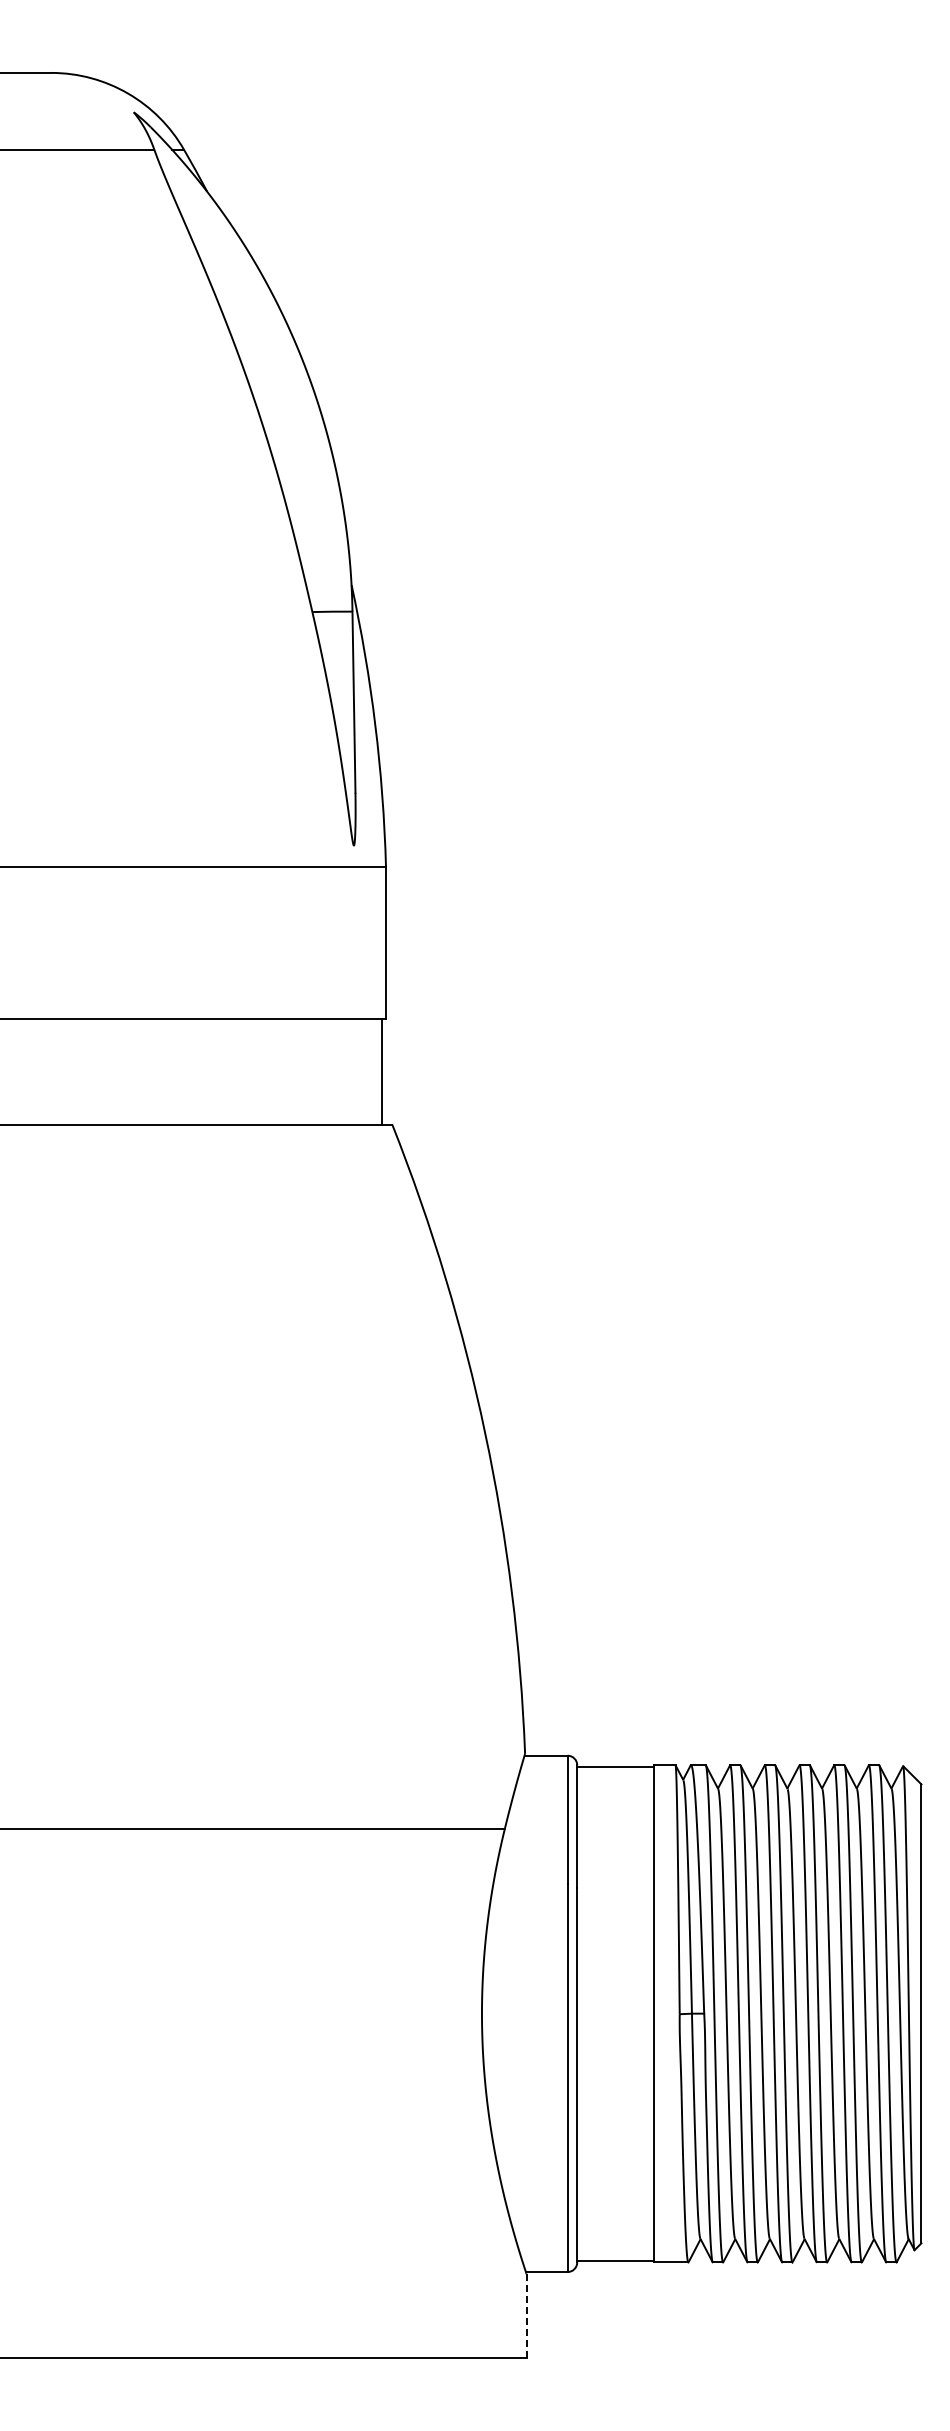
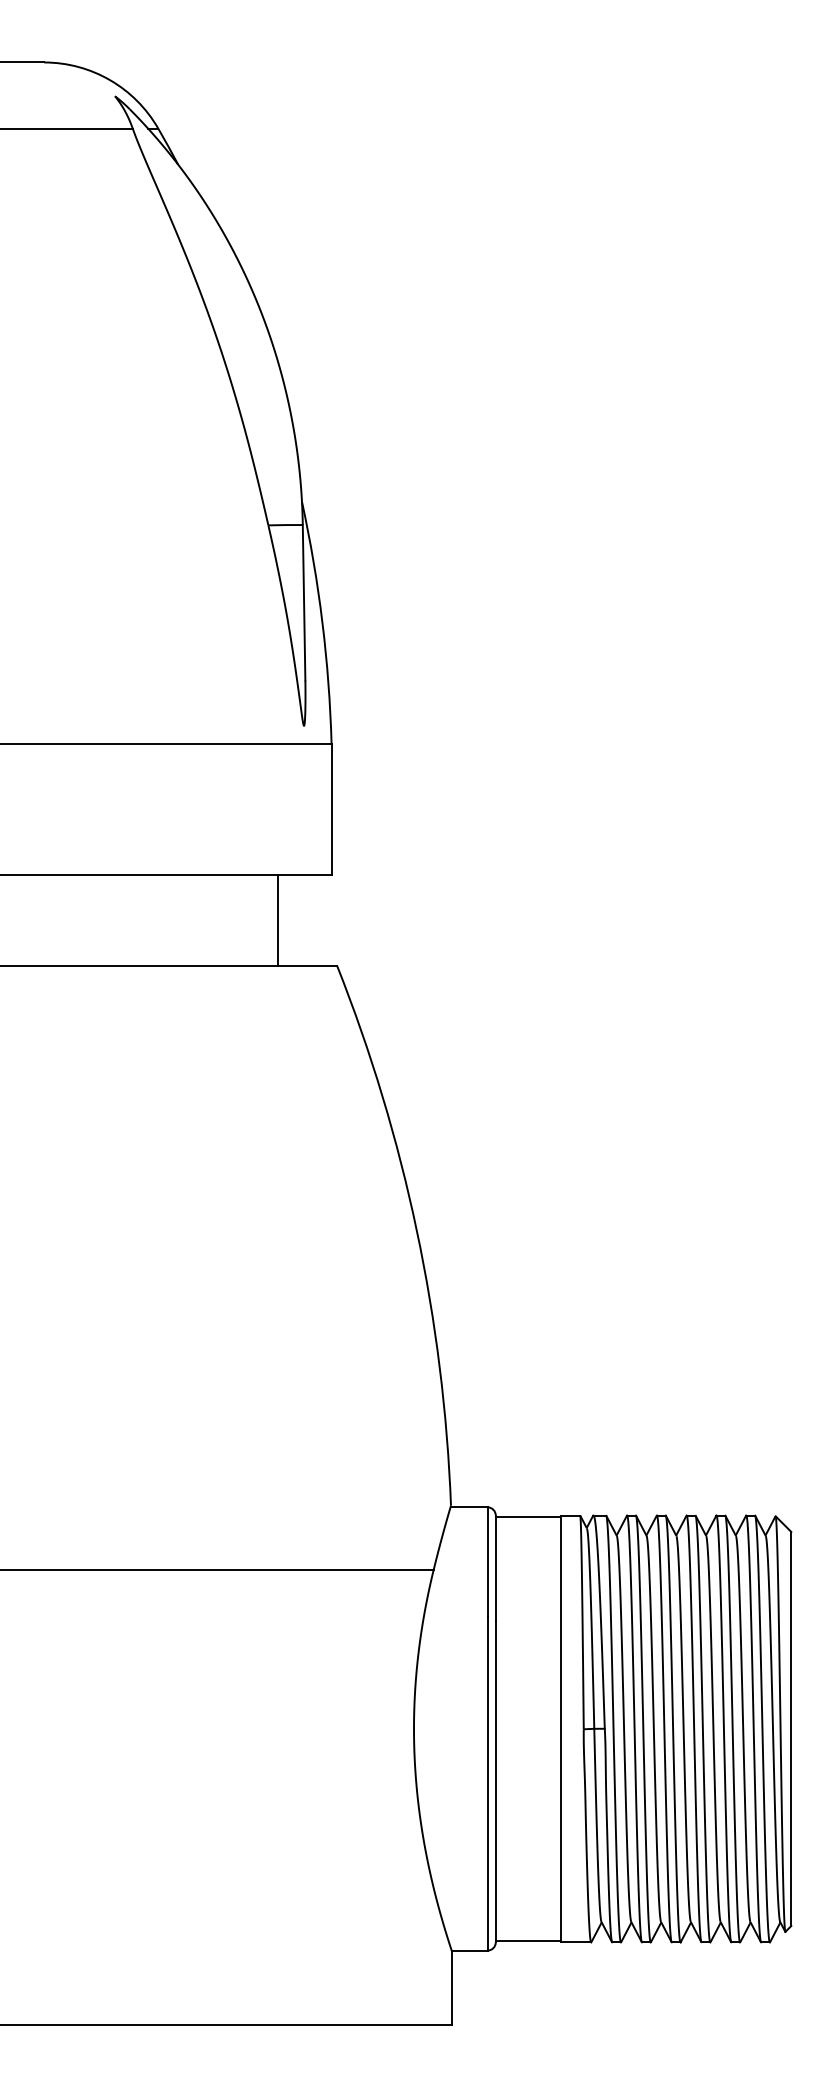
line: (381, 1071) -> (277, 919), moved
line: (526, 2315) -> (452, 1987), dashed -> solid

